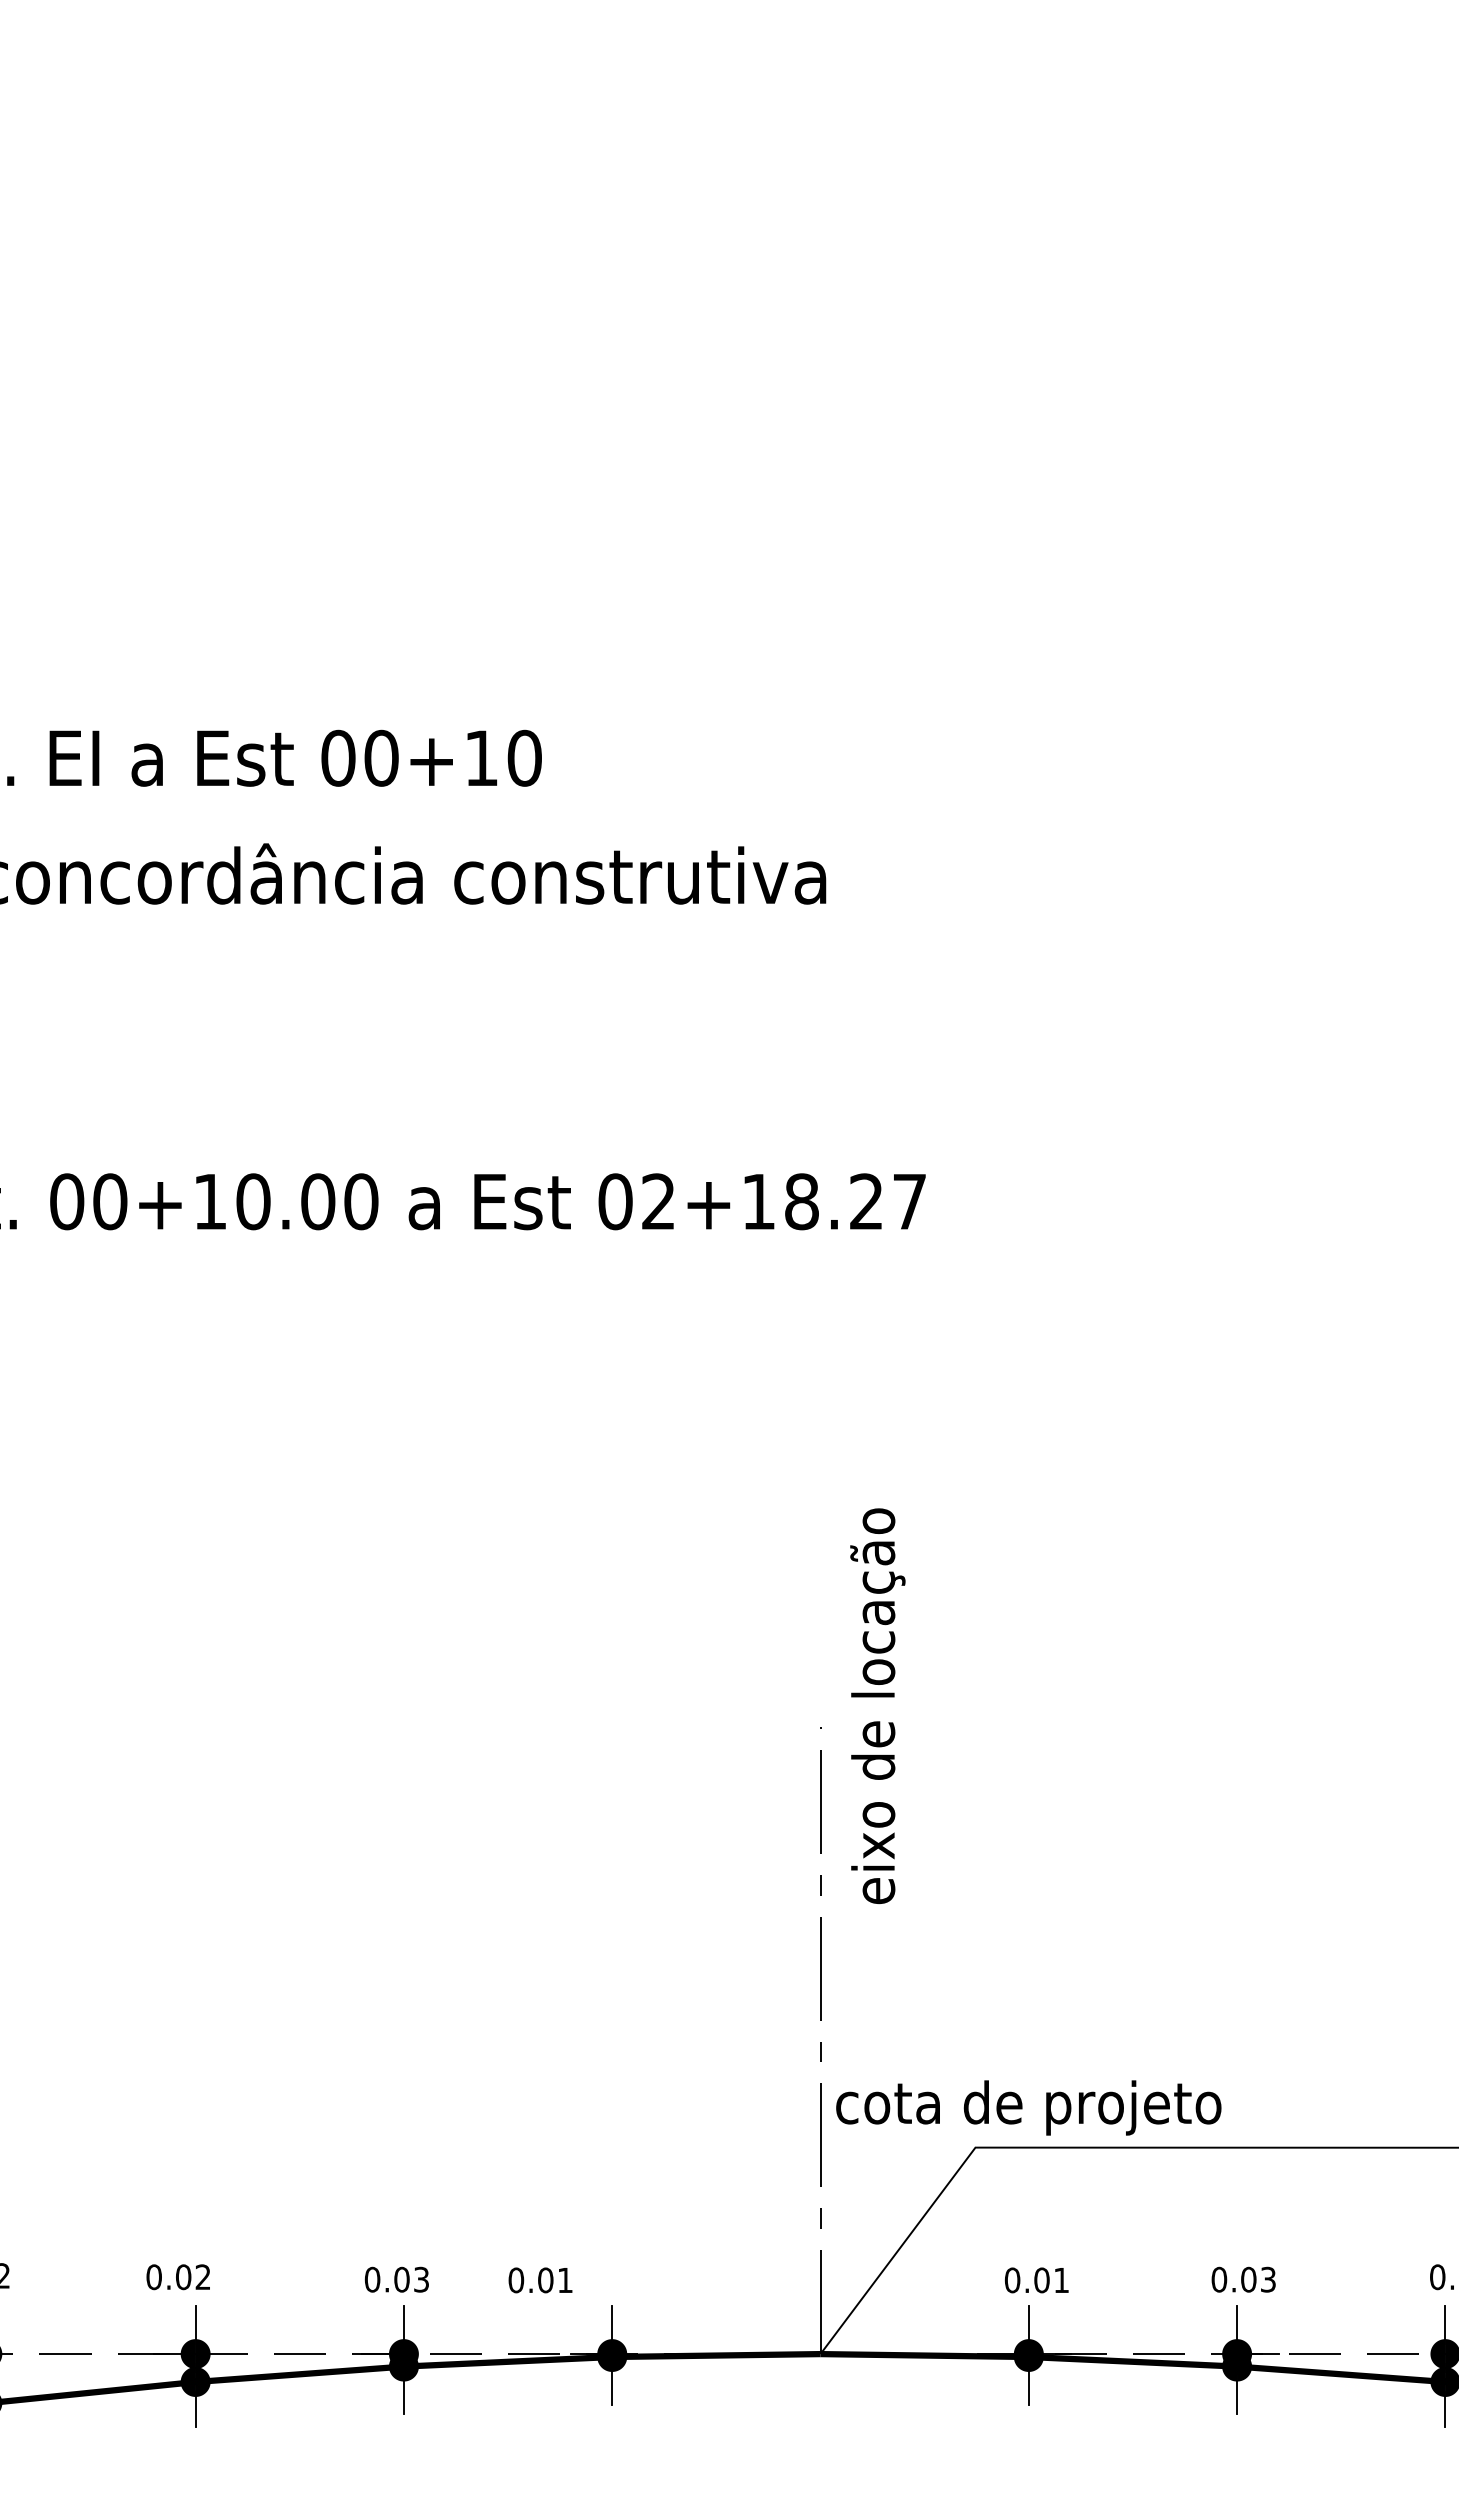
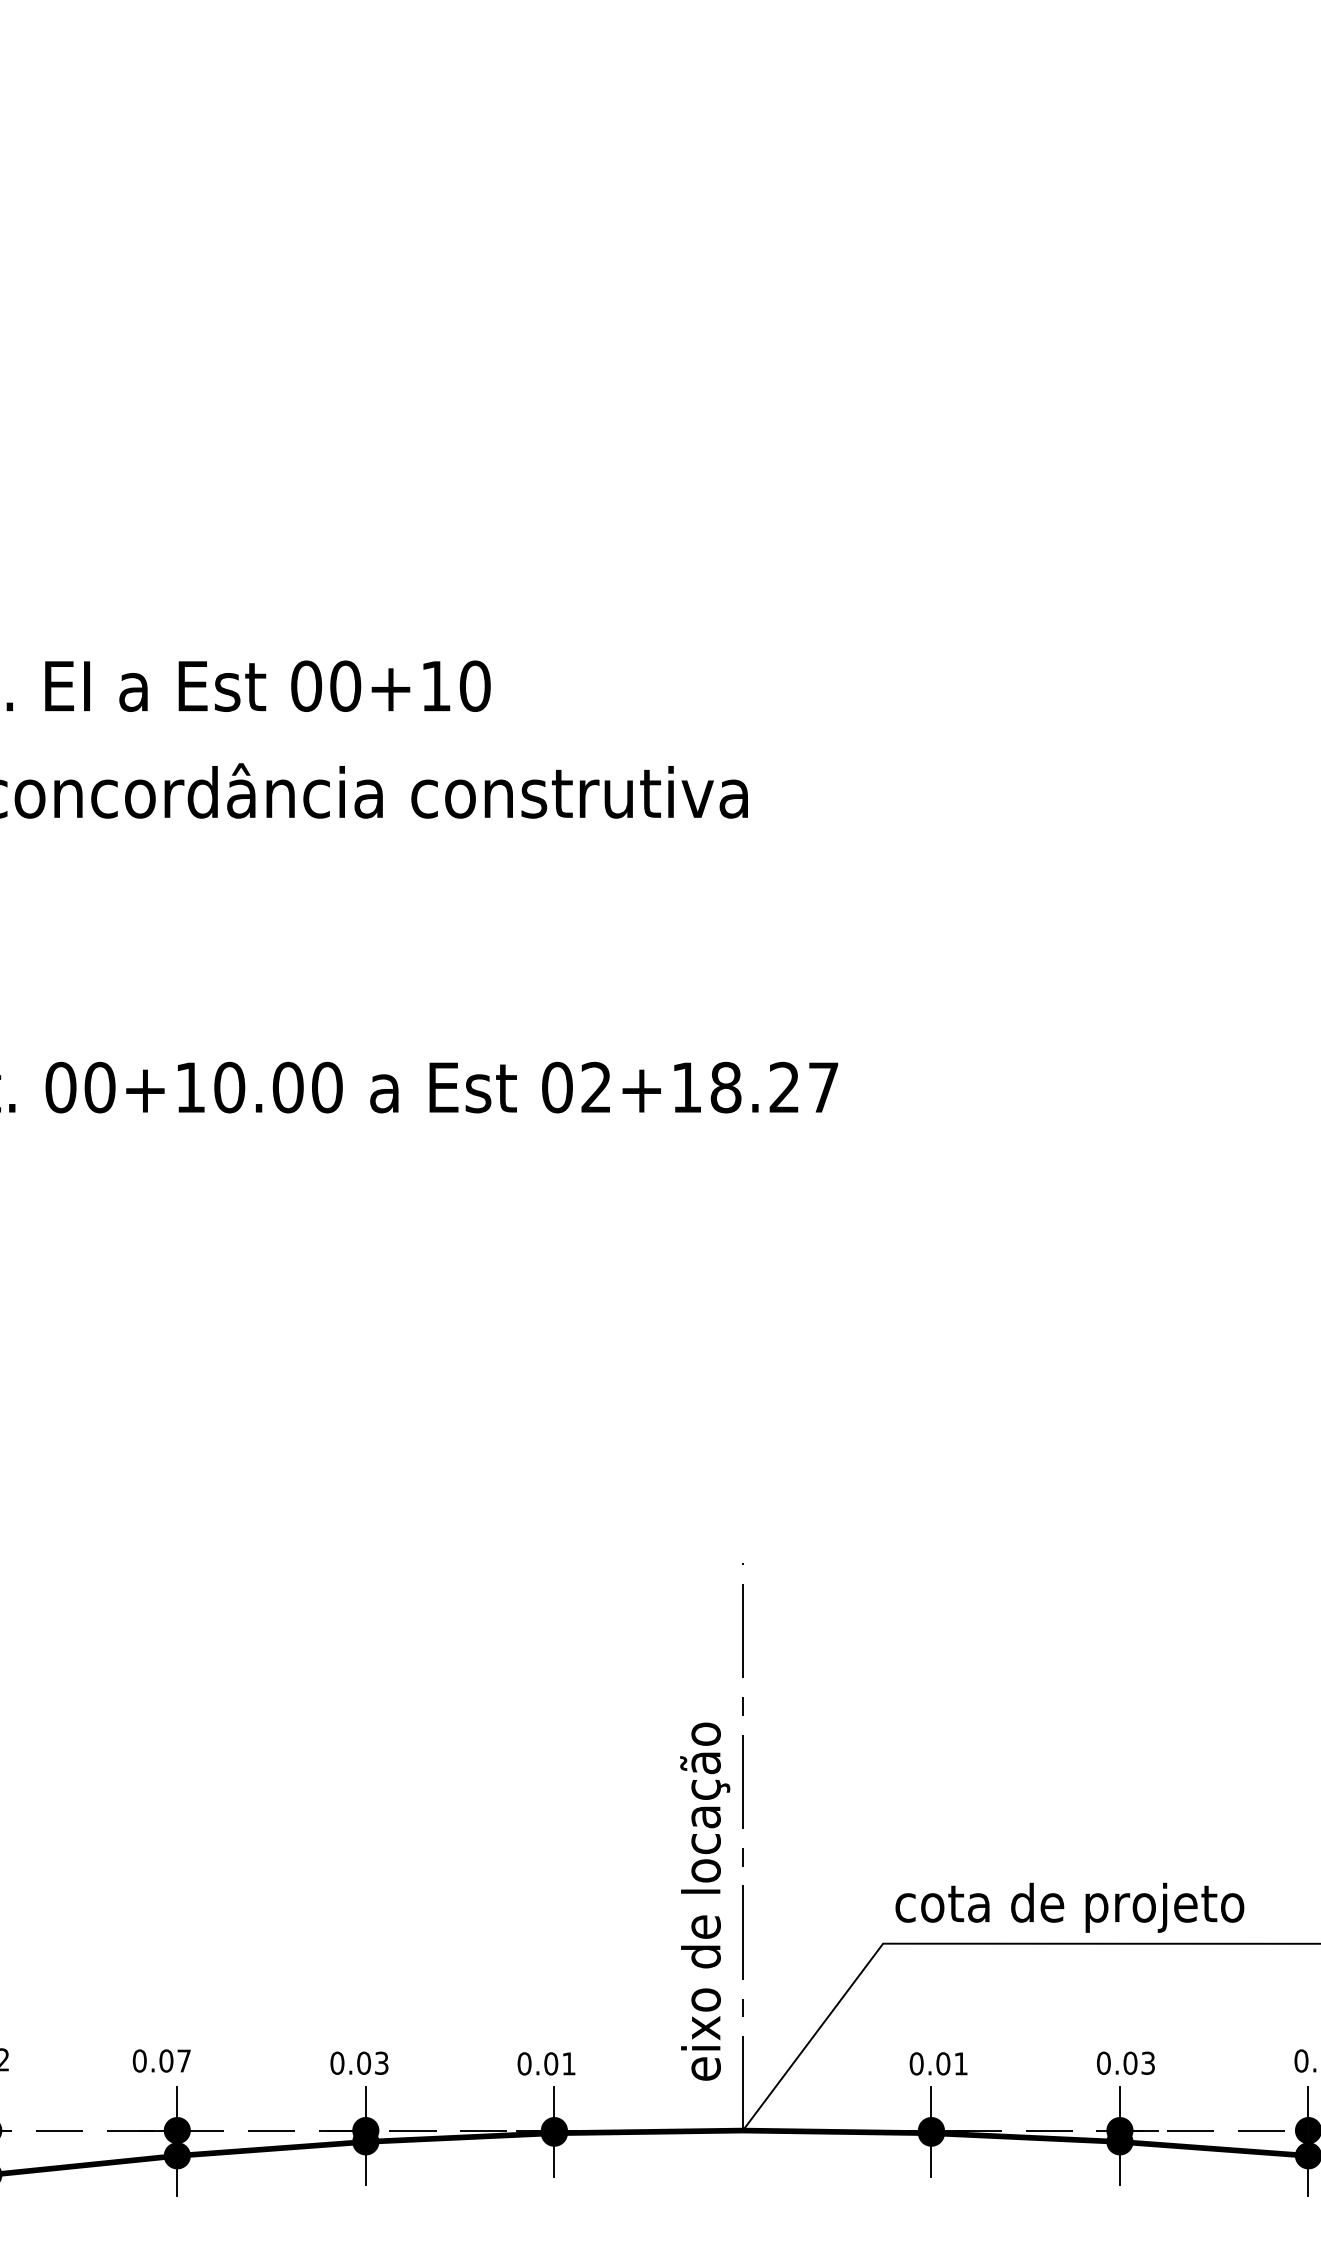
text: (877, 1706) -> (704, 1901), moved
text: (1028, 2107) -> (1069, 1907), moved
text: (202, 2276) -> (183, 2060), 0.02 -> 0.07
text: (540, 2280) -> (546, 2063), moved

